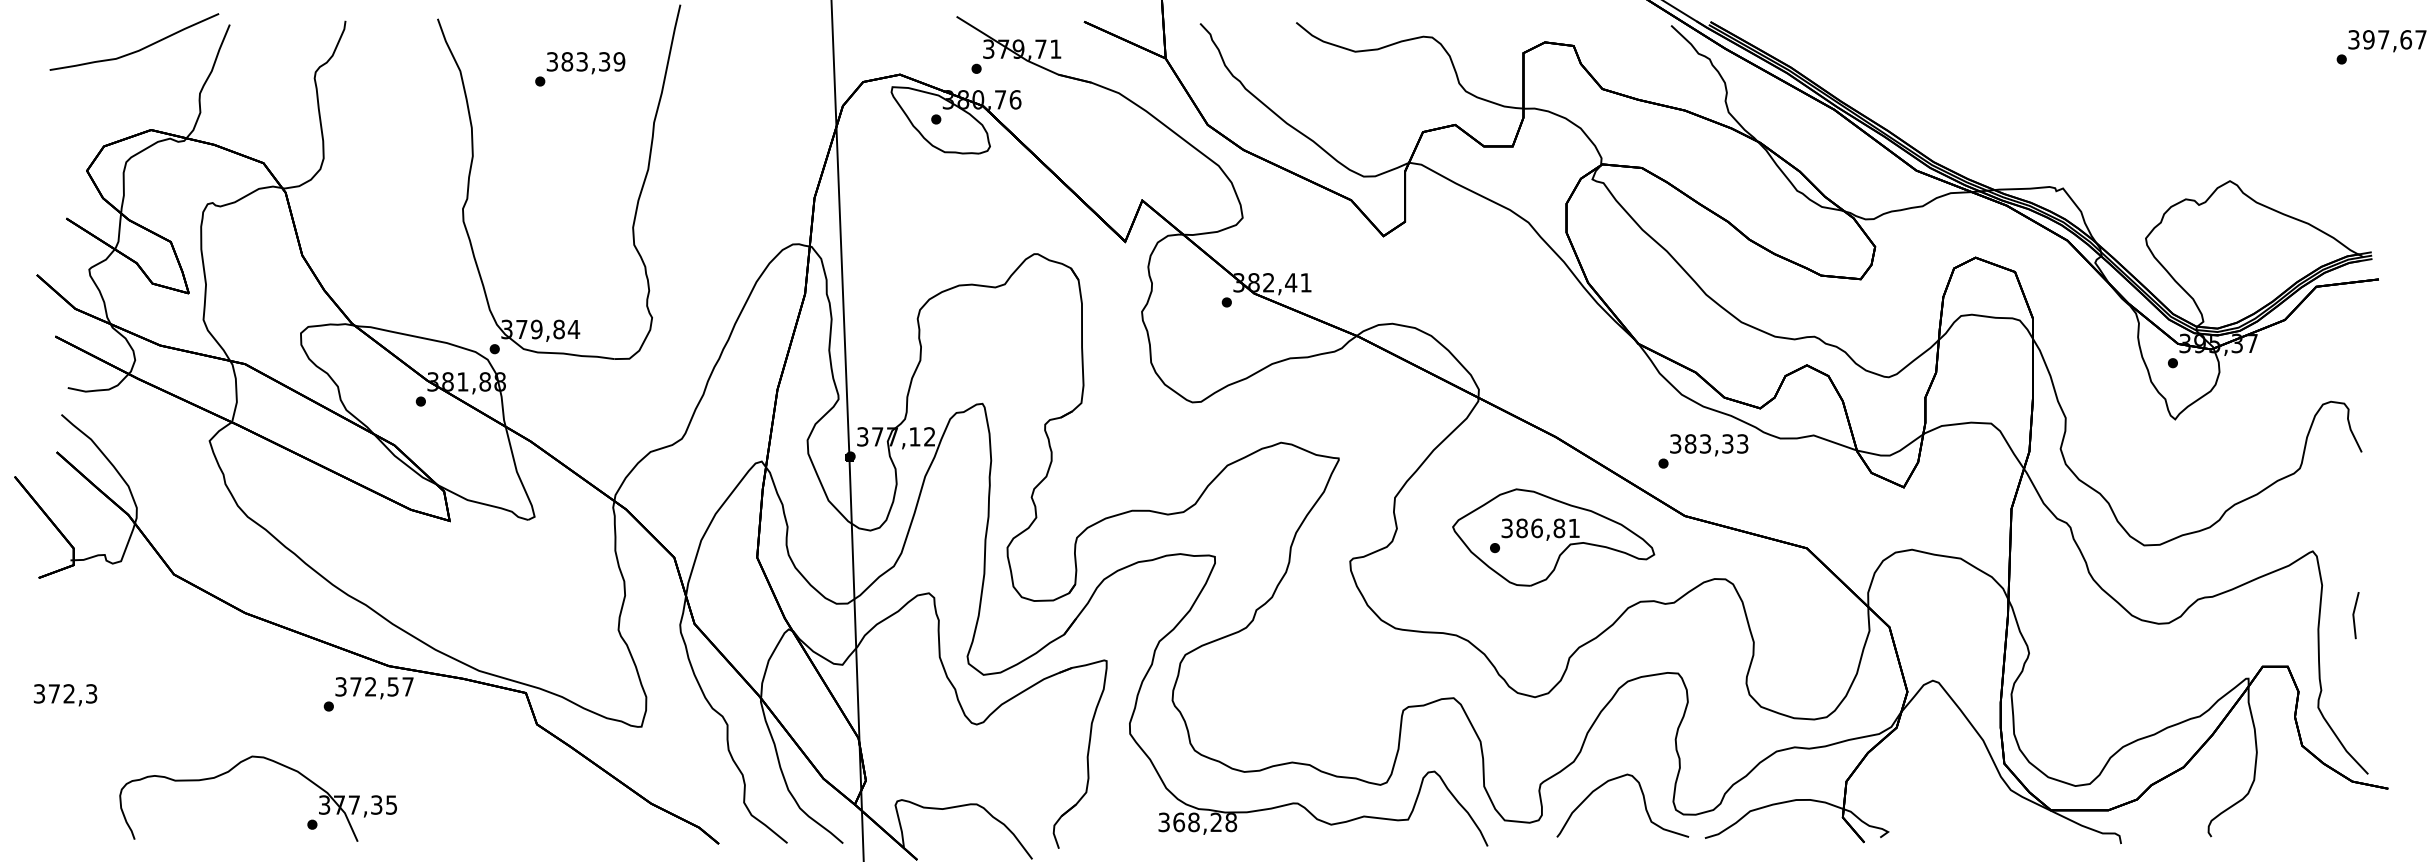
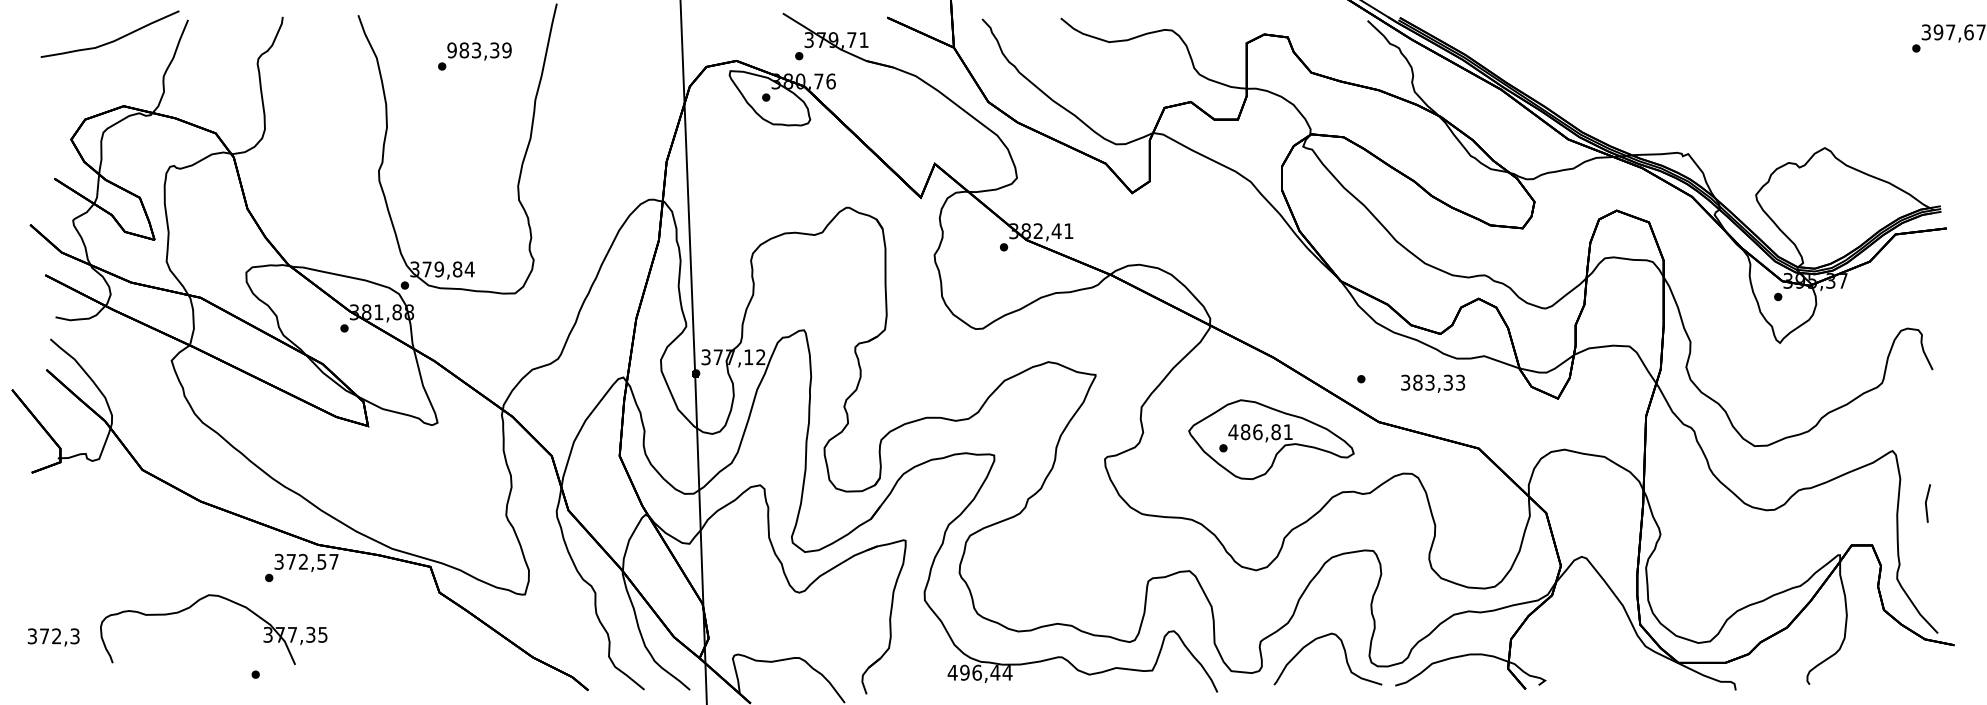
text: (552, 61) -> (452, 50), 383,39 -> 983,39
text: (1709, 445) -> (1433, 384), moved
text: (1507, 528) -> (1233, 432), 386,81 -> 486,81
text: (65, 695) -> (53, 637), moved
part: (234, 768) -> (194, 604), moved
text: (1197, 822) -> (979, 672), 368,28 -> 496,44

